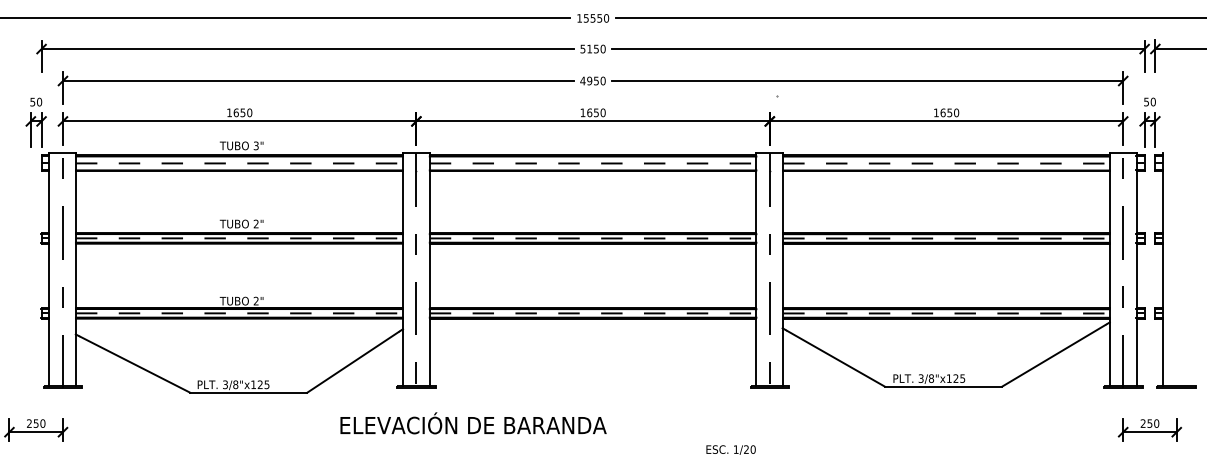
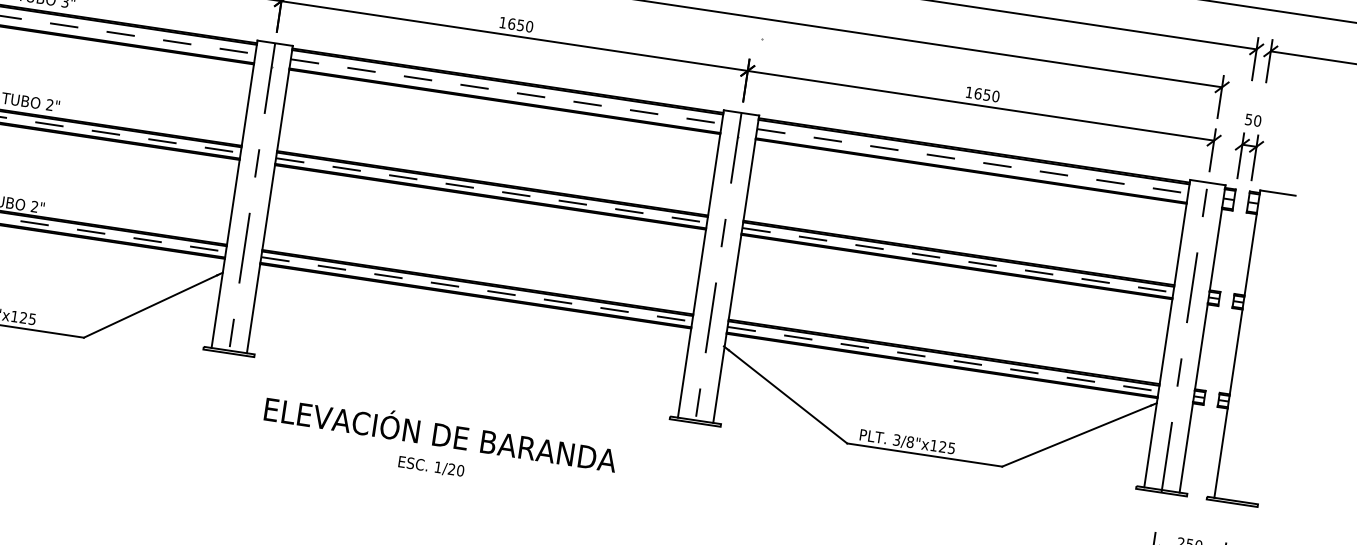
line: (1175, 153) -> (1276, 193), added
text: (473, 423) -> (441, 432), moved
text: (730, 449) -> (430, 466), moved

